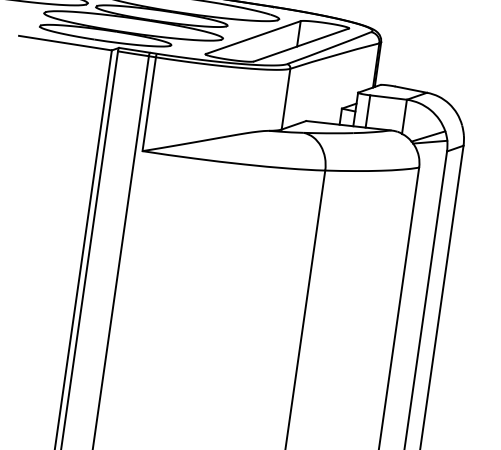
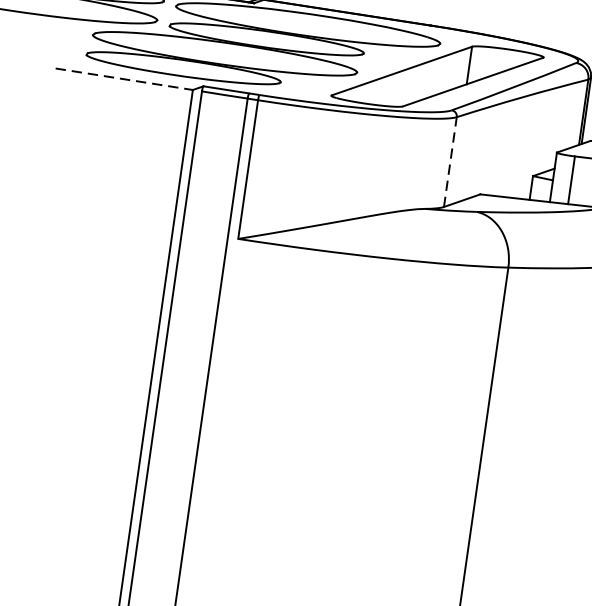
line: (65, 43) -> (124, 79), solid -> dashed
line: (286, 99) -> (451, 162), solid -> dashed

